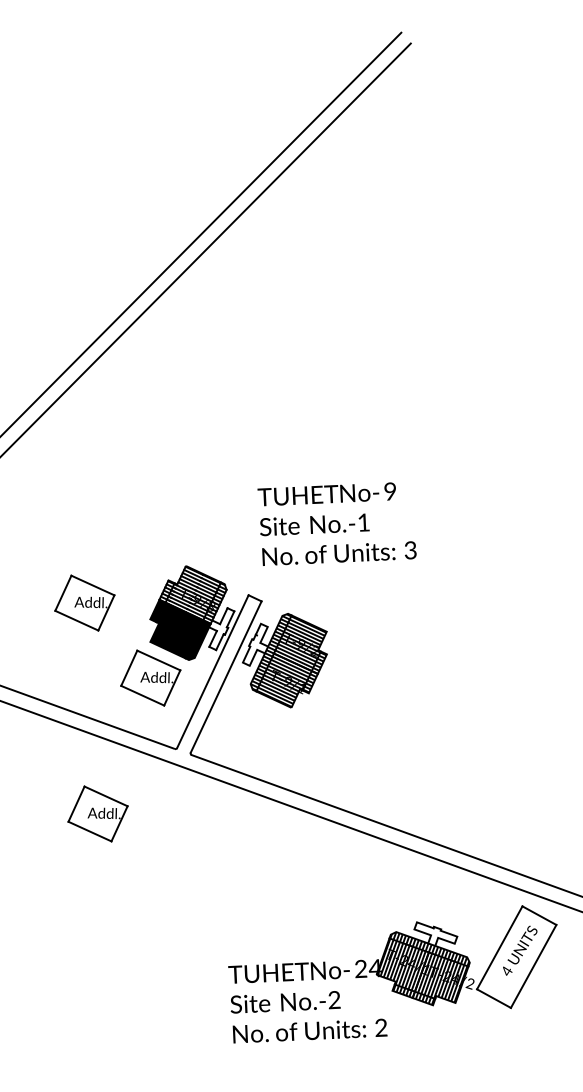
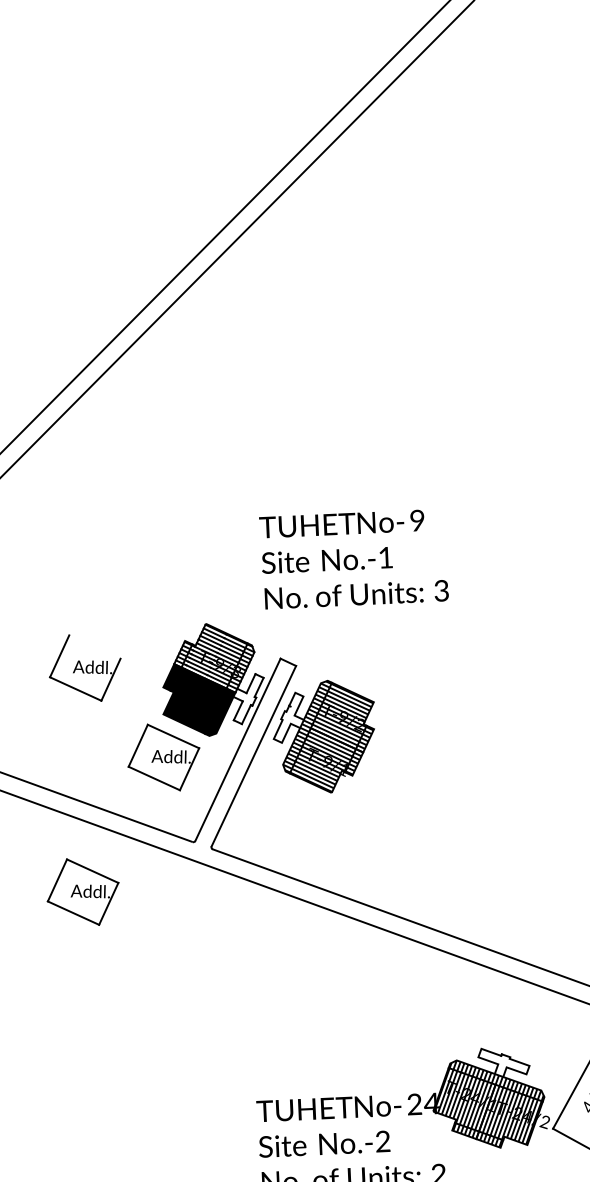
text: (336, 523) -> (353, 558), moved
line: (92, 585) -> (94, 647), removed
part: (97, 813) -> (82, 891), moved

